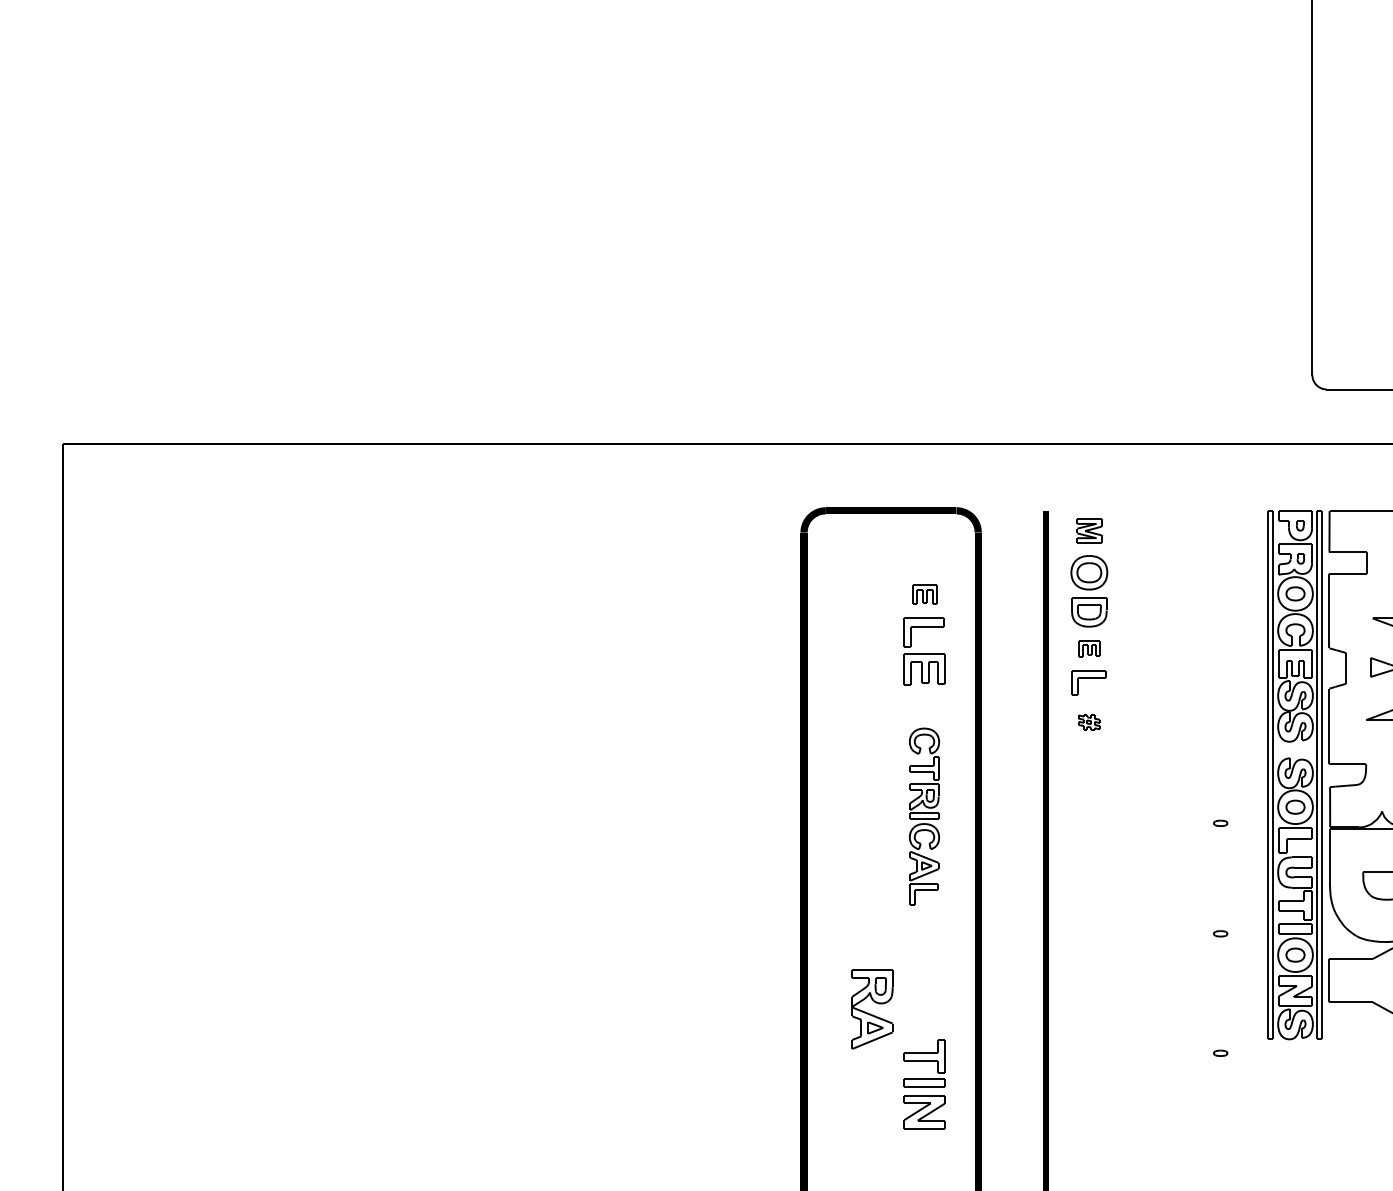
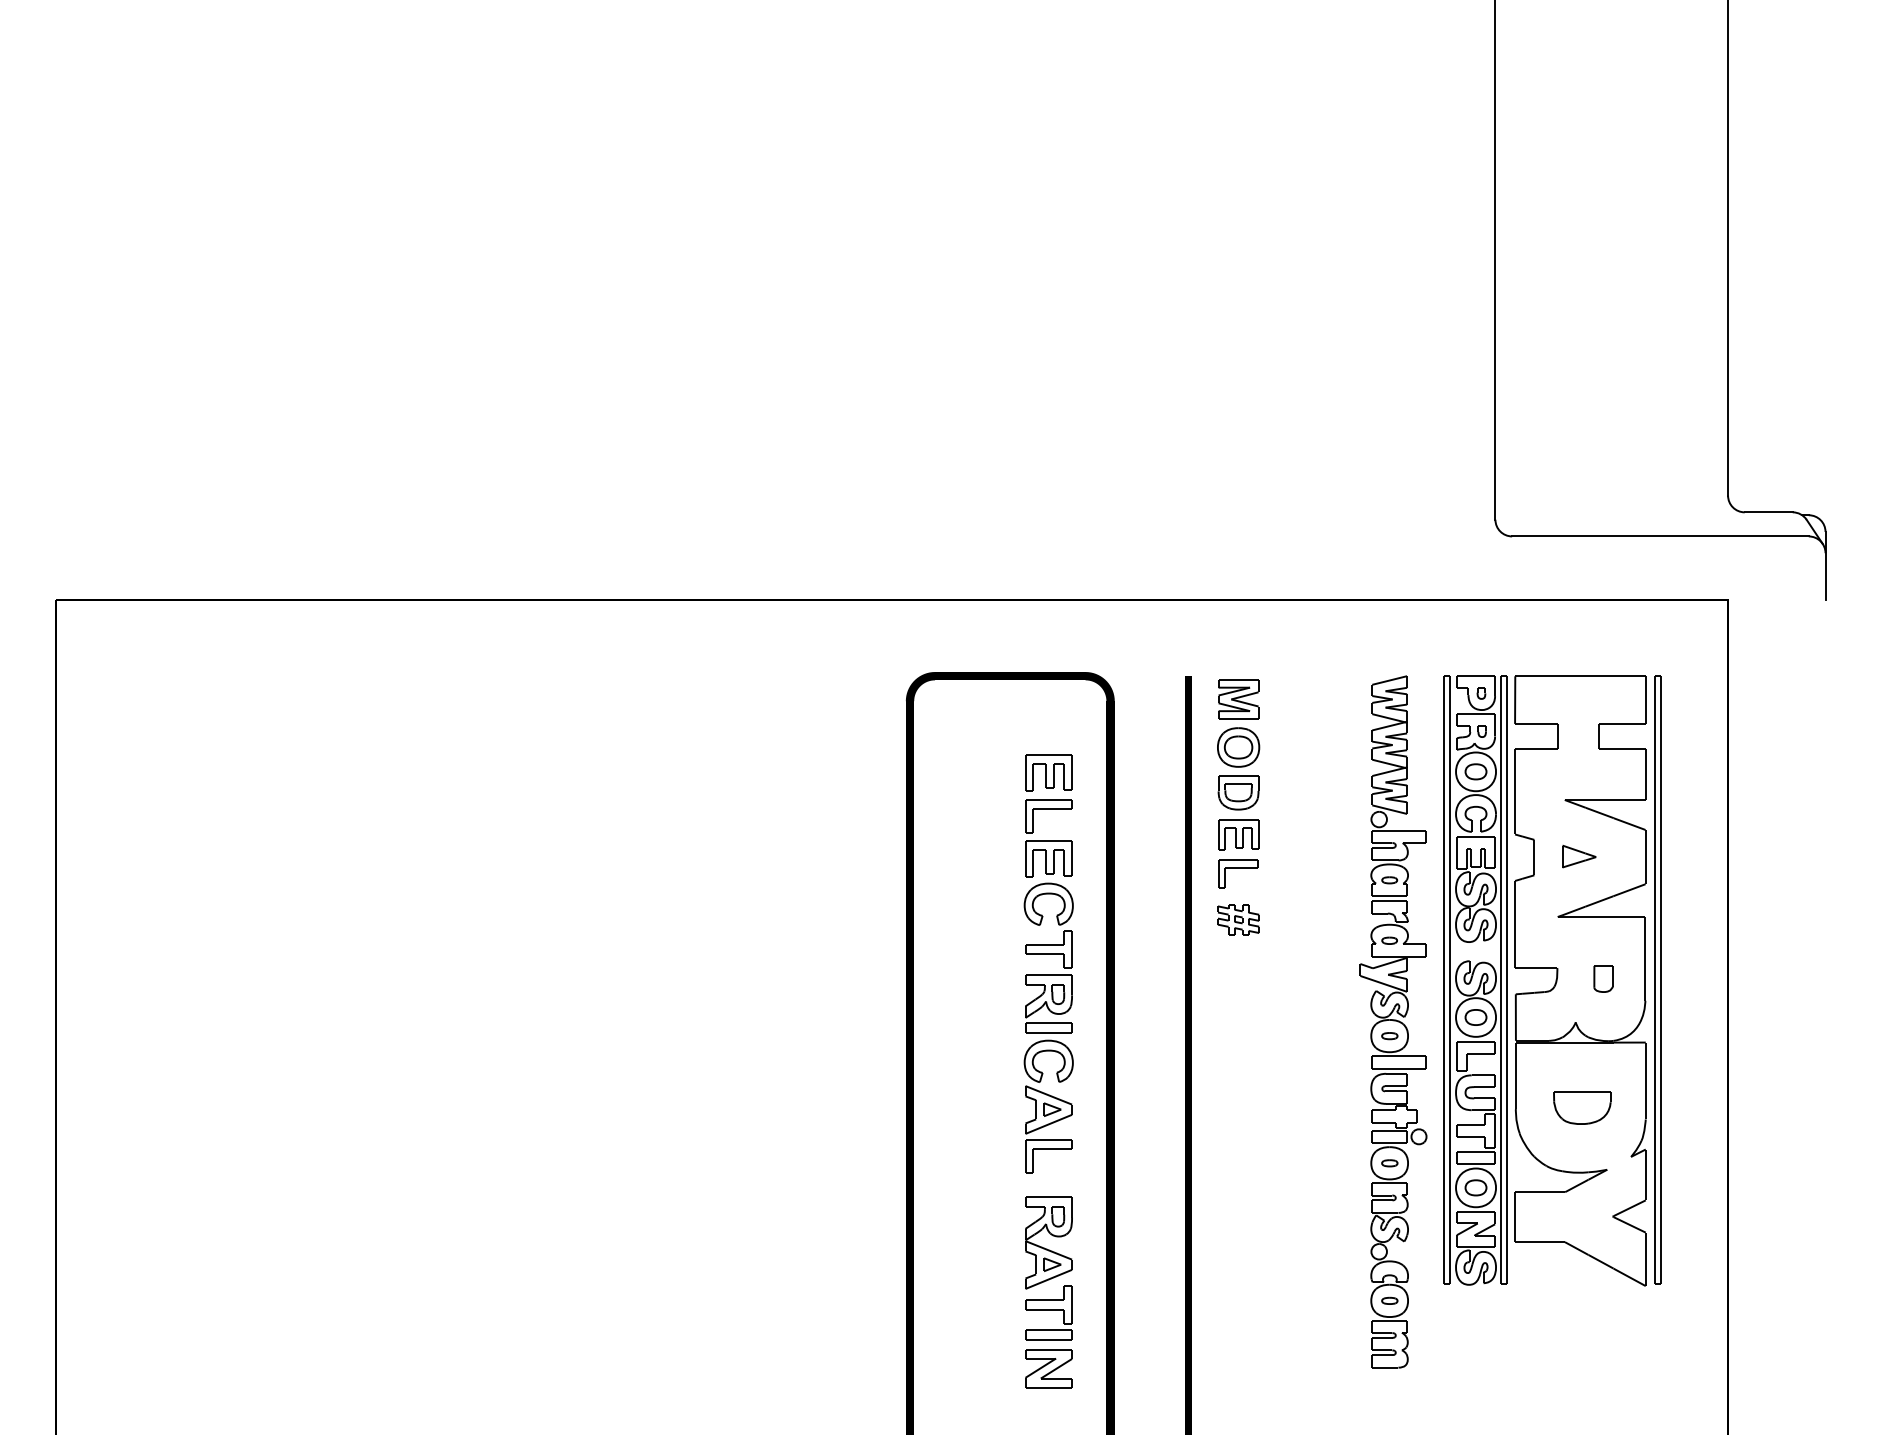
part: (1089, 531) -> (1238, 699), size x1.43
part: (924, 594) -> (1048, 772), size x1.67
part: (1089, 648) -> (1238, 834), size x1.67
part: (1089, 722) -> (1238, 919), size x1.67
part: (1223, 810) -> (1393, 1021), added
part: (924, 815) -> (1048, 1027), size x1.43
part: (871, 1013) -> (1047, 1248), moved

